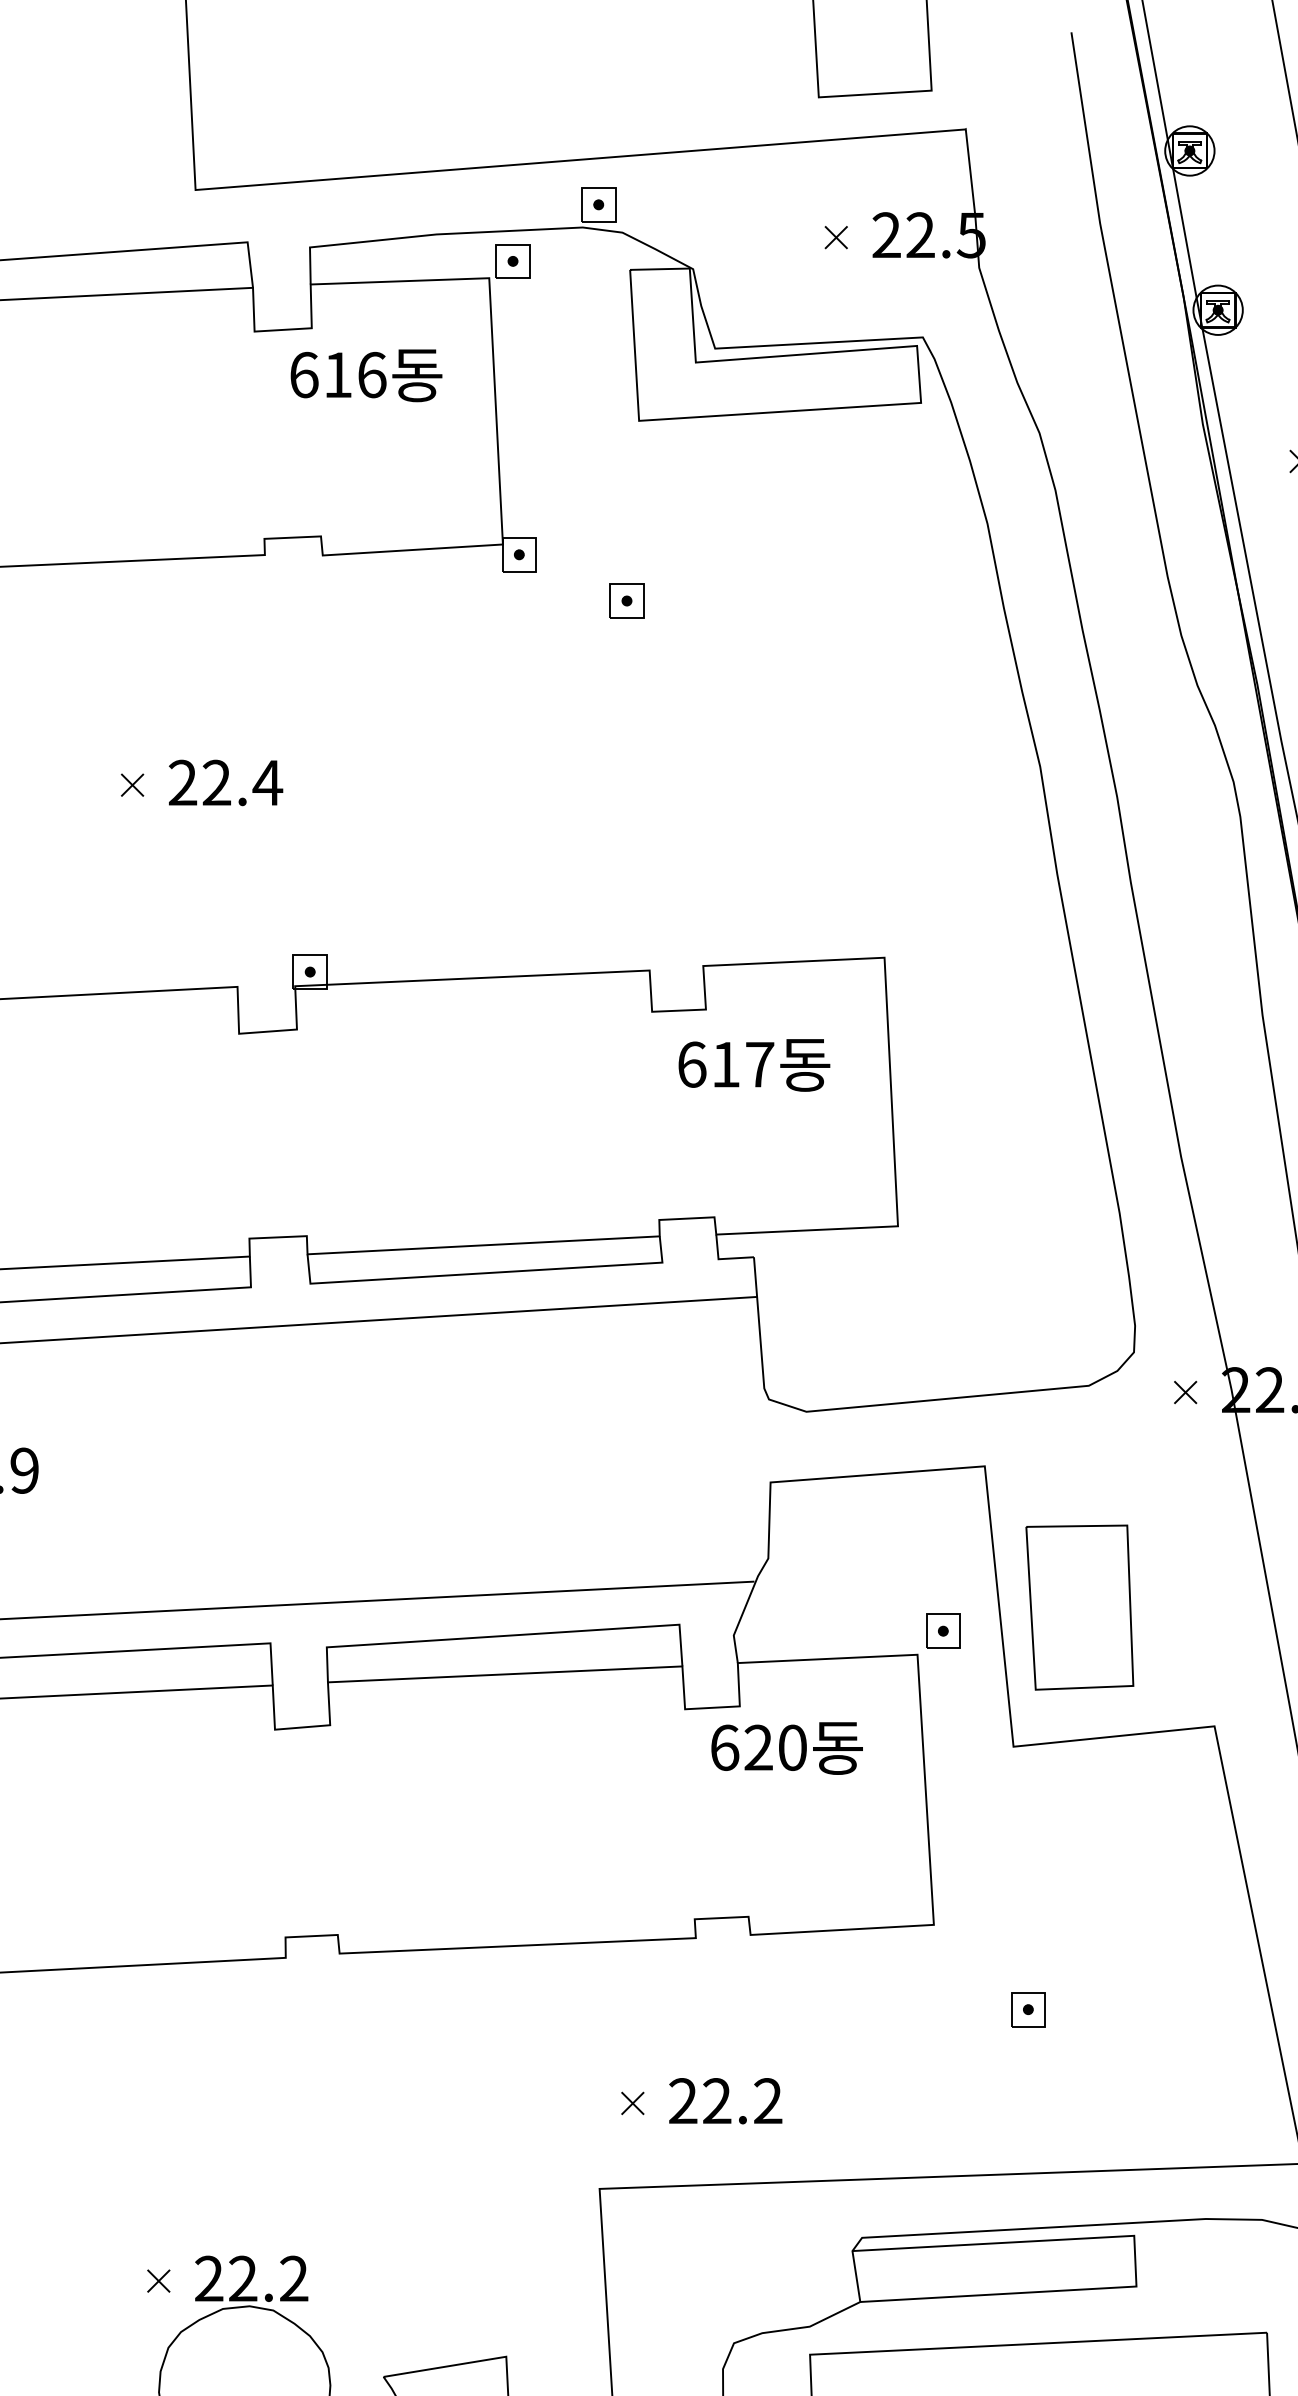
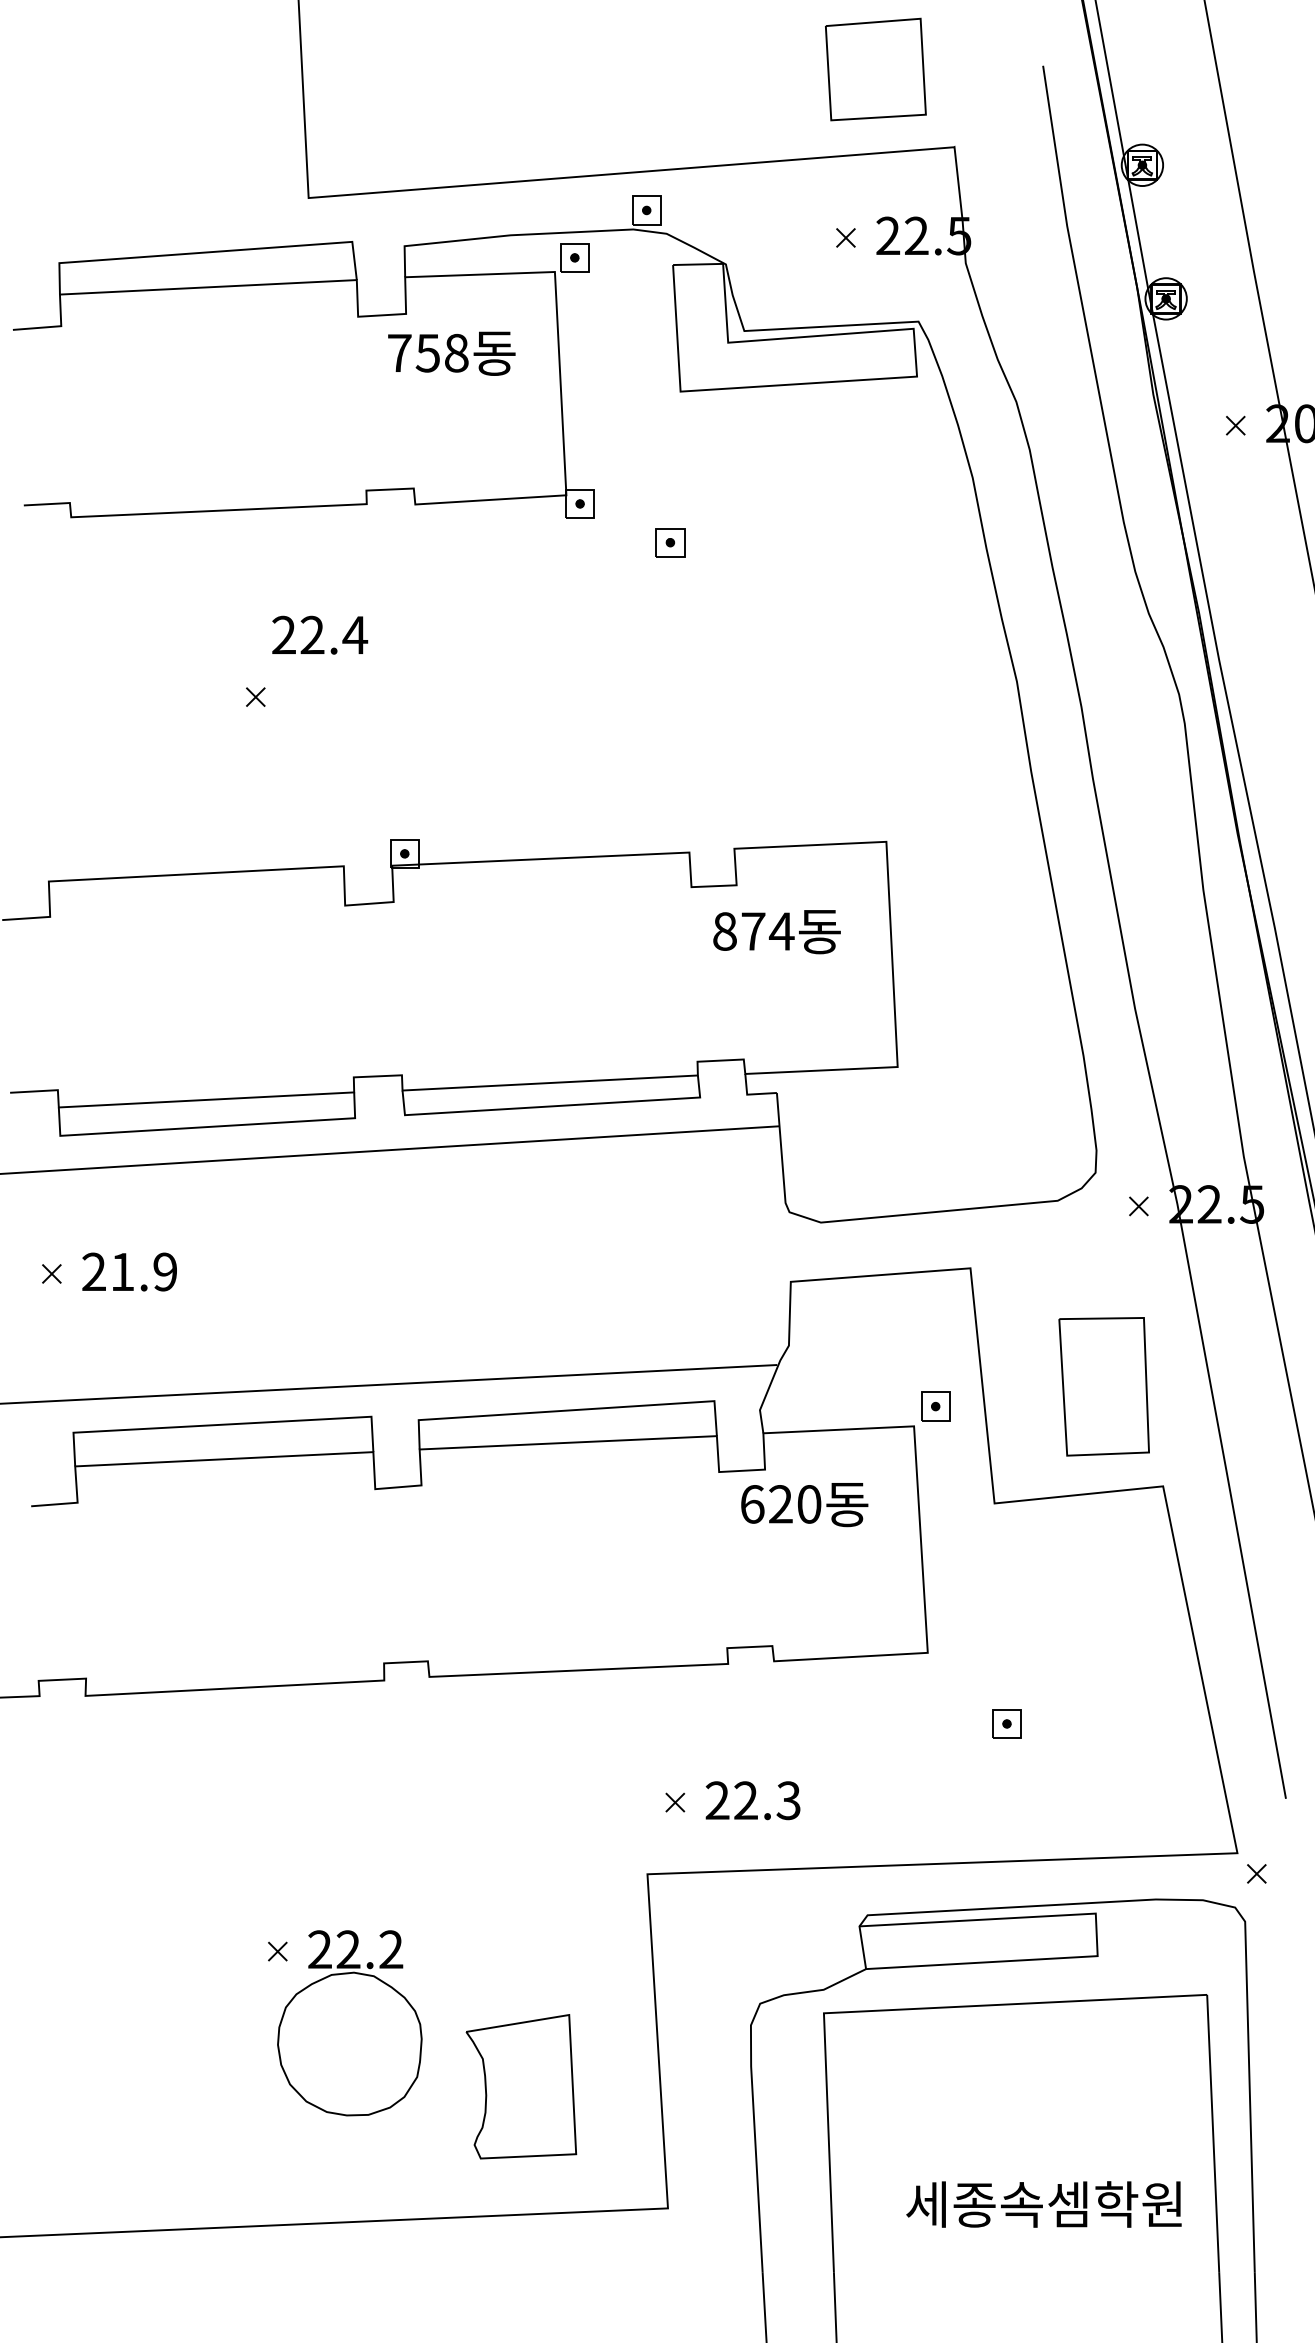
text: (338, 374) -> (428, 352), 616 -> 758
text: (226, 782) -> (320, 634), moved
text: (726, 1064) -> (753, 931), 617 -> 874
part: (1079, 1607) -> (1103, 1386), moved
text: (767, 2100) -> (788, 1800), 22.2 -> 22.3

